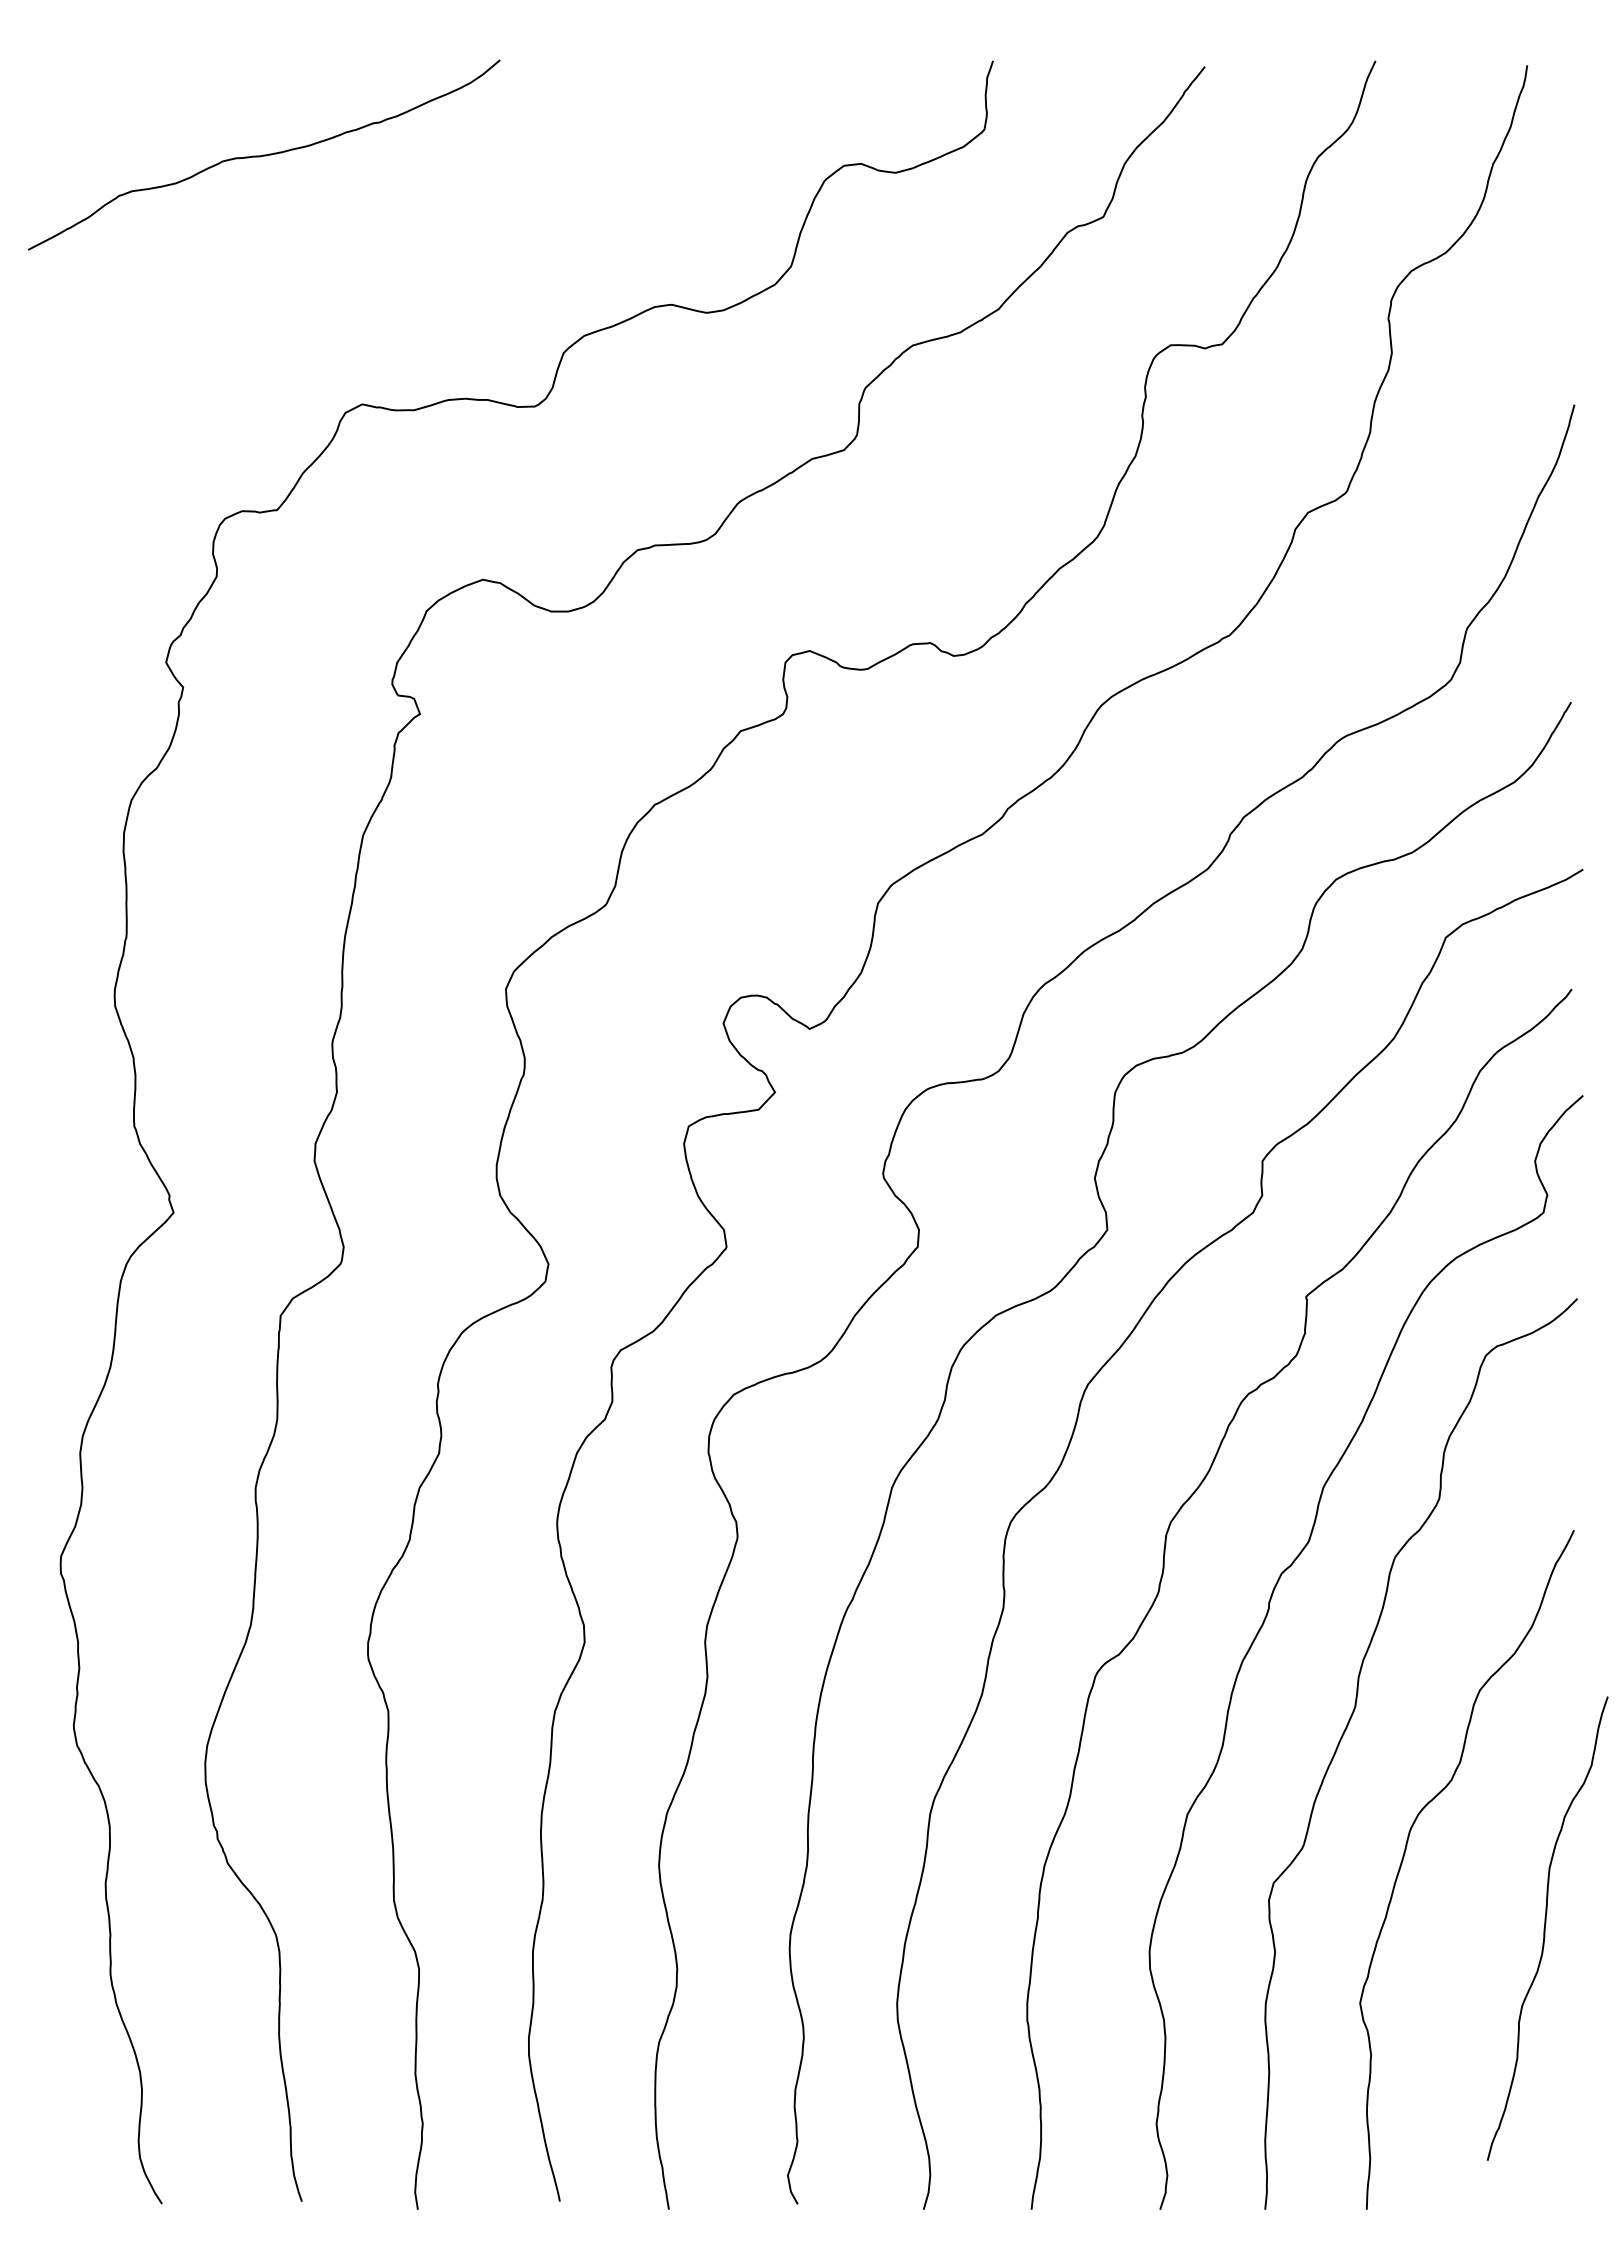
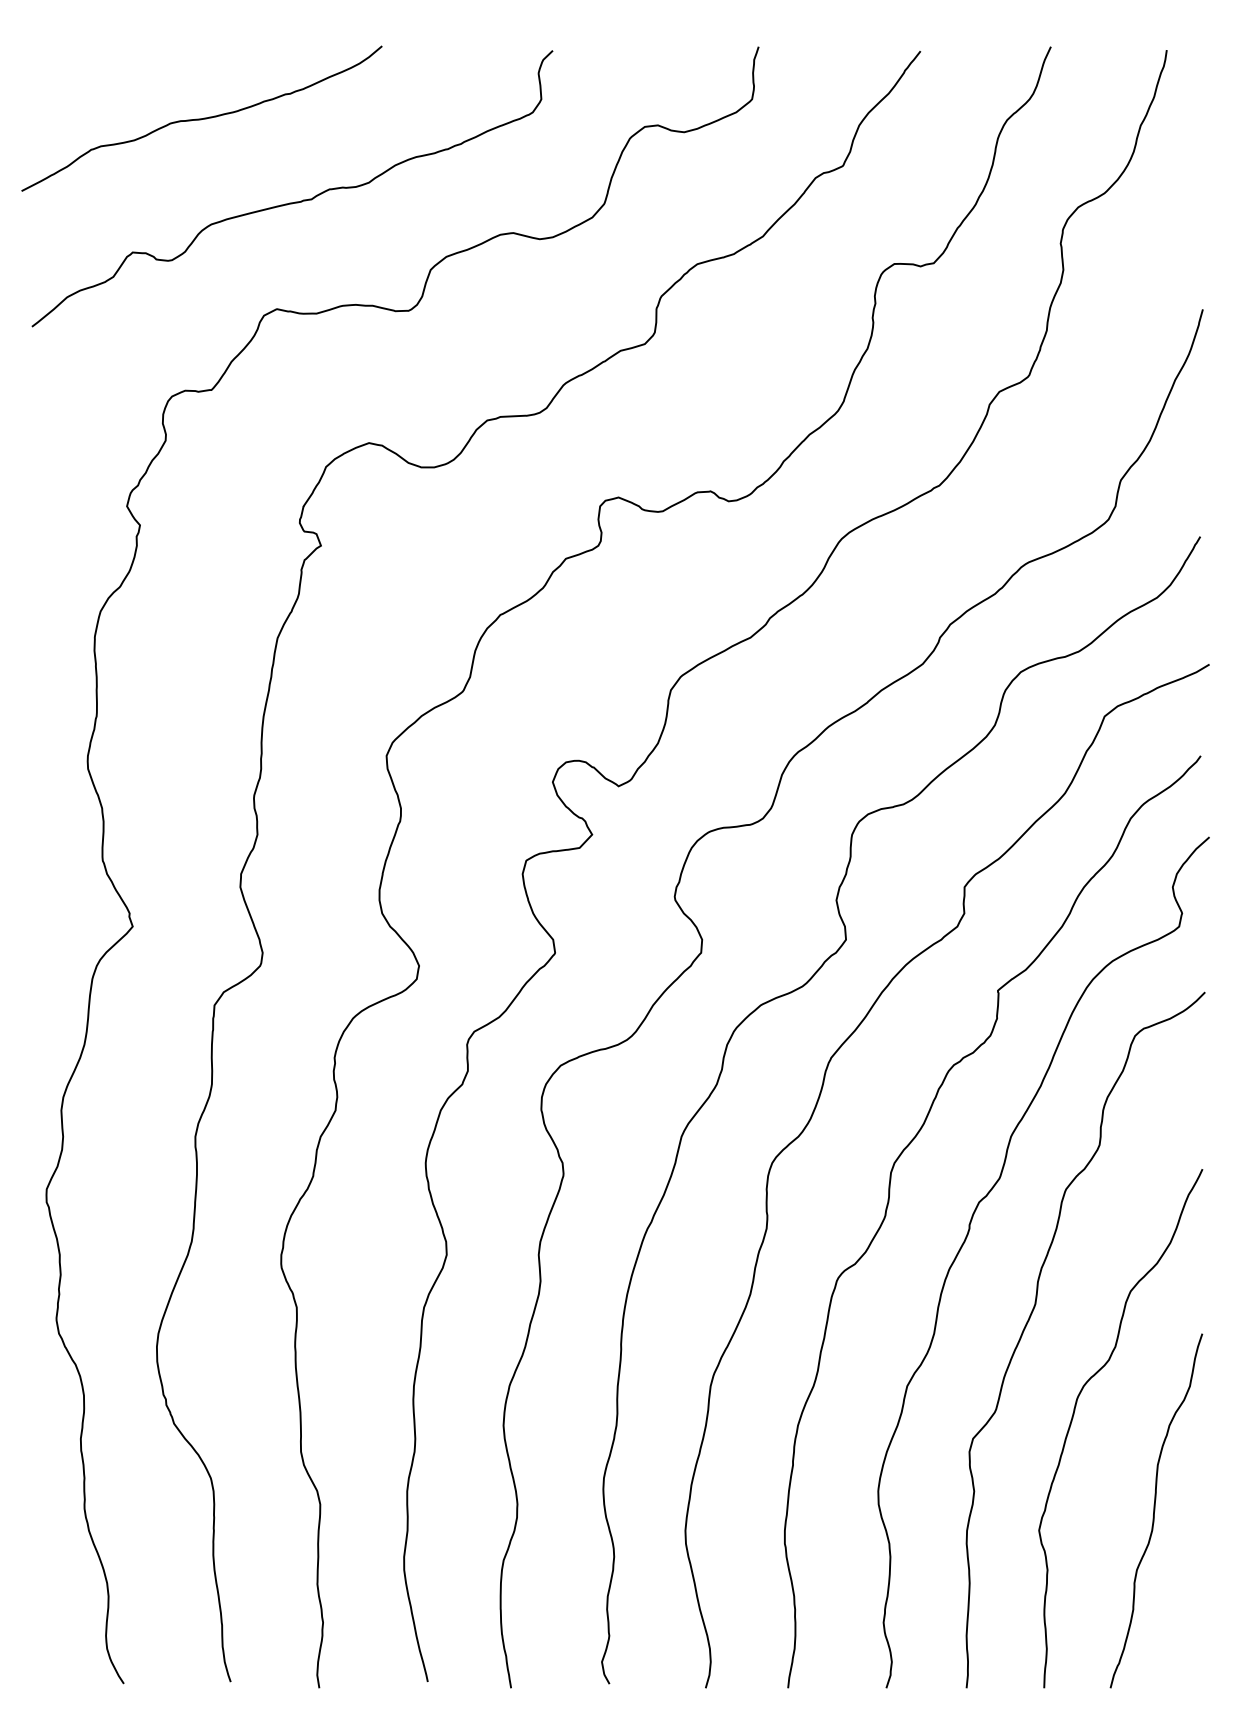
curve: (382, 264) -> (292, 202), added
curve: (1545, 1928) -> (1154, 1510), moved

